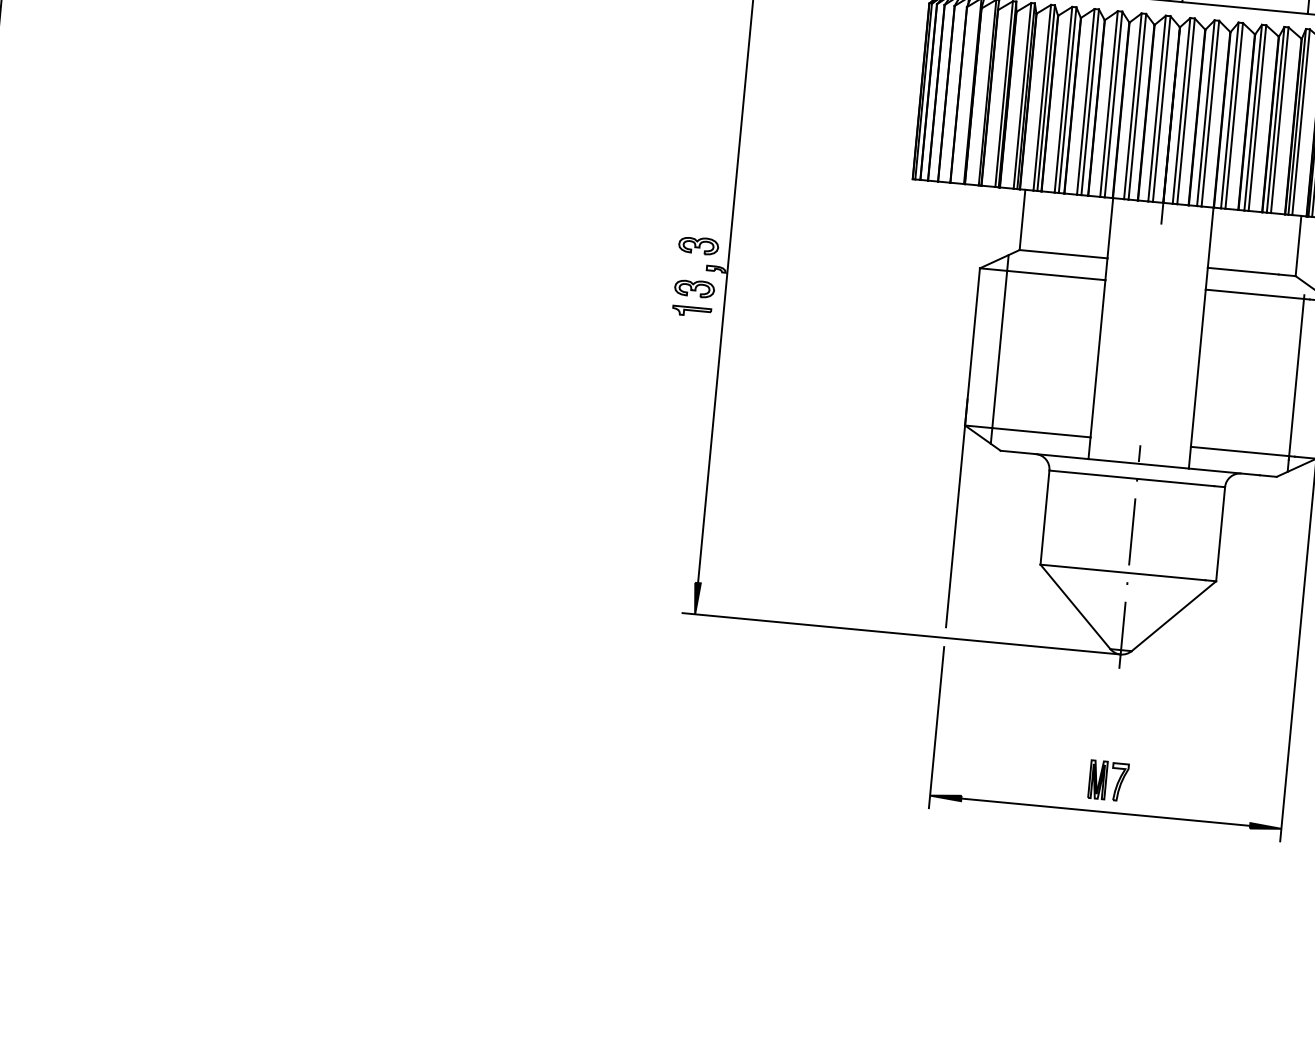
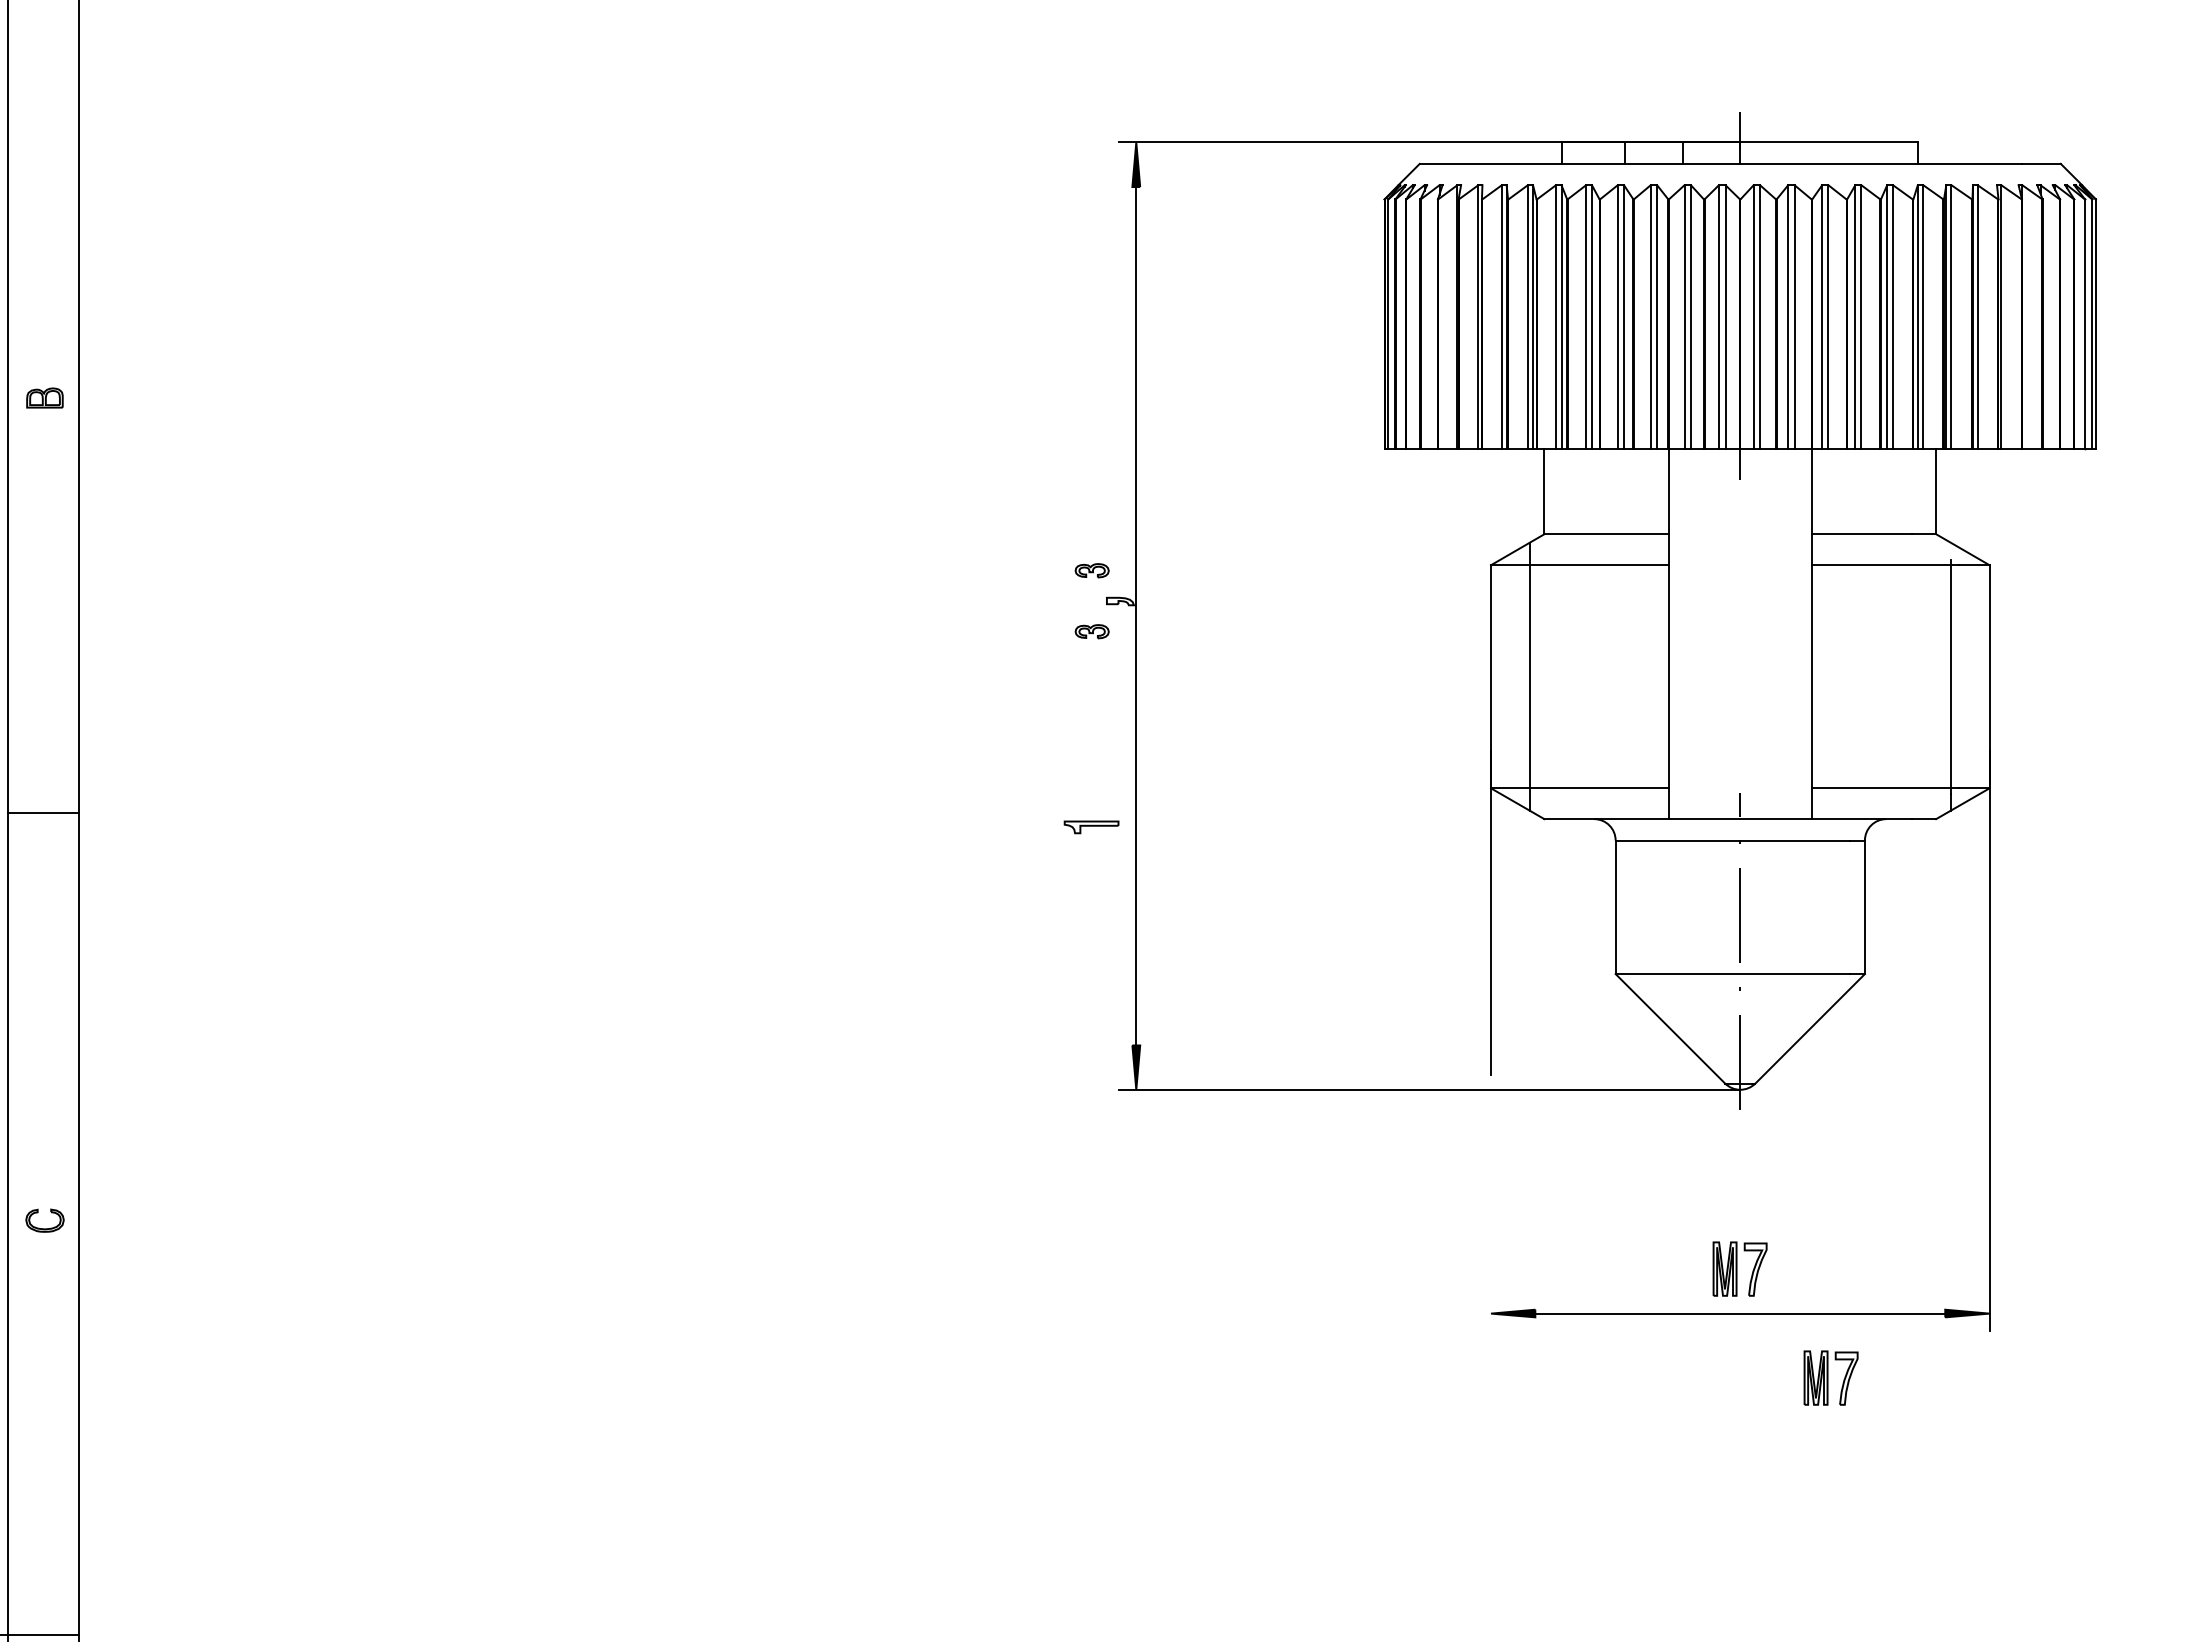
part: (698, 245) -> (1091, 570), size x0.6
part: (694, 288) -> (1091, 631), size x0.6
part: (691, 311) -> (1091, 827), moved
line: (936, 727) -> (1491, 1216), removed
part: (1165, 863) -> (1830, 1377), added

